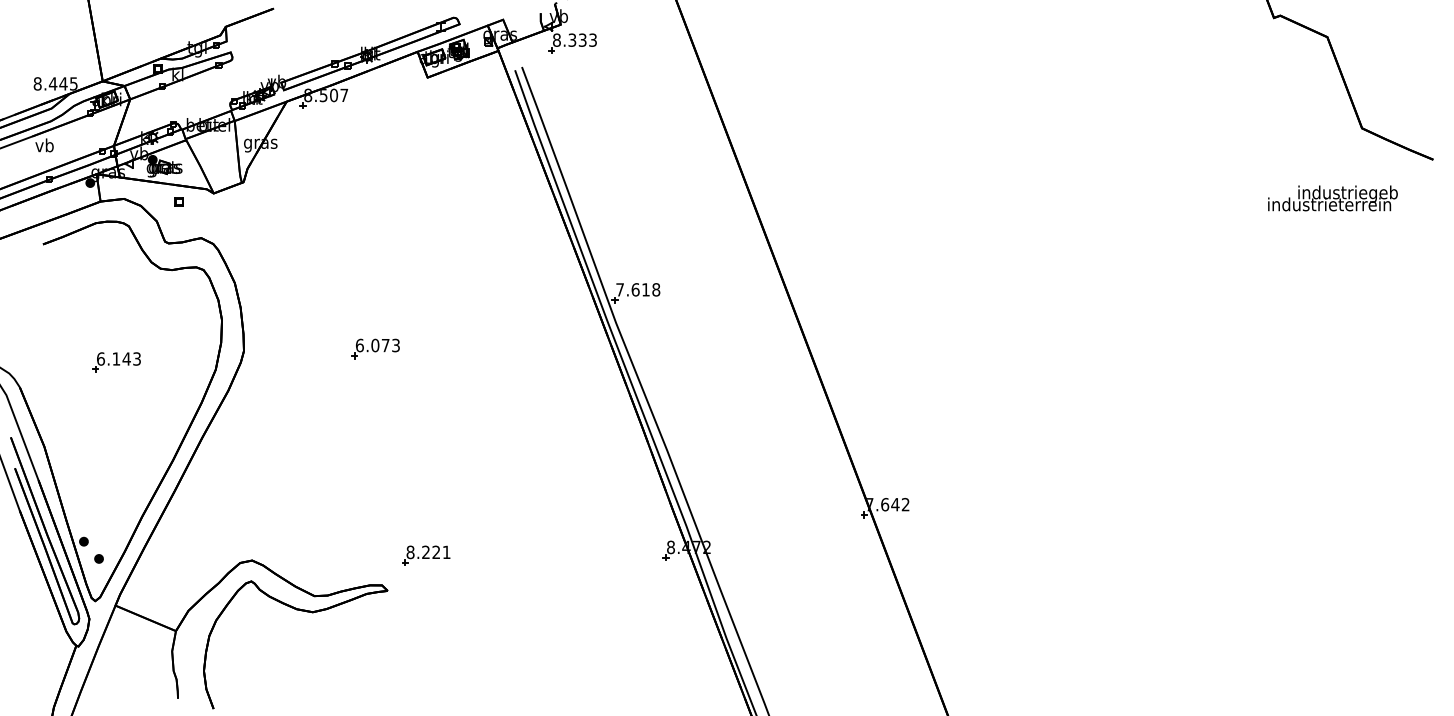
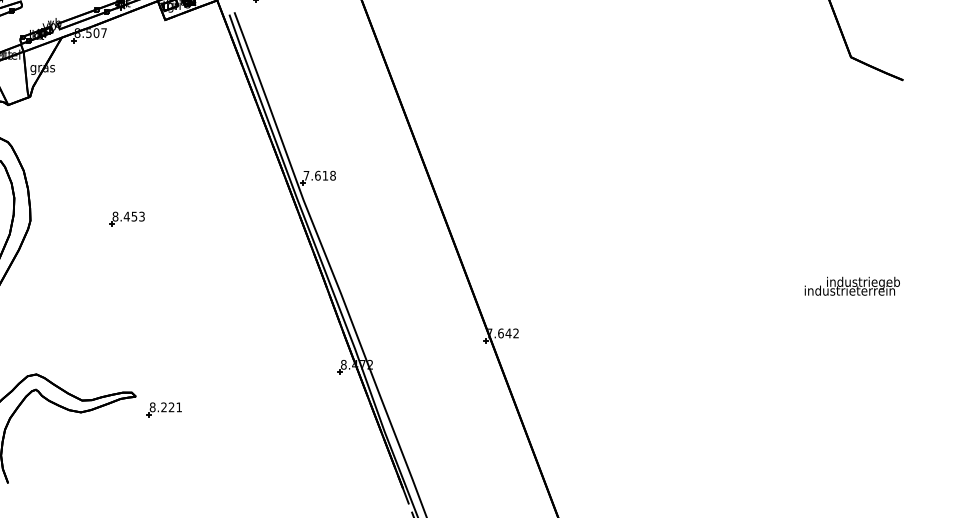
text: (1332, 198) -> (852, 286), moved
text: (372, 345) -> (124, 216), 6.073 -> 8.453
part: (426, 555) -> (164, 409), moved

